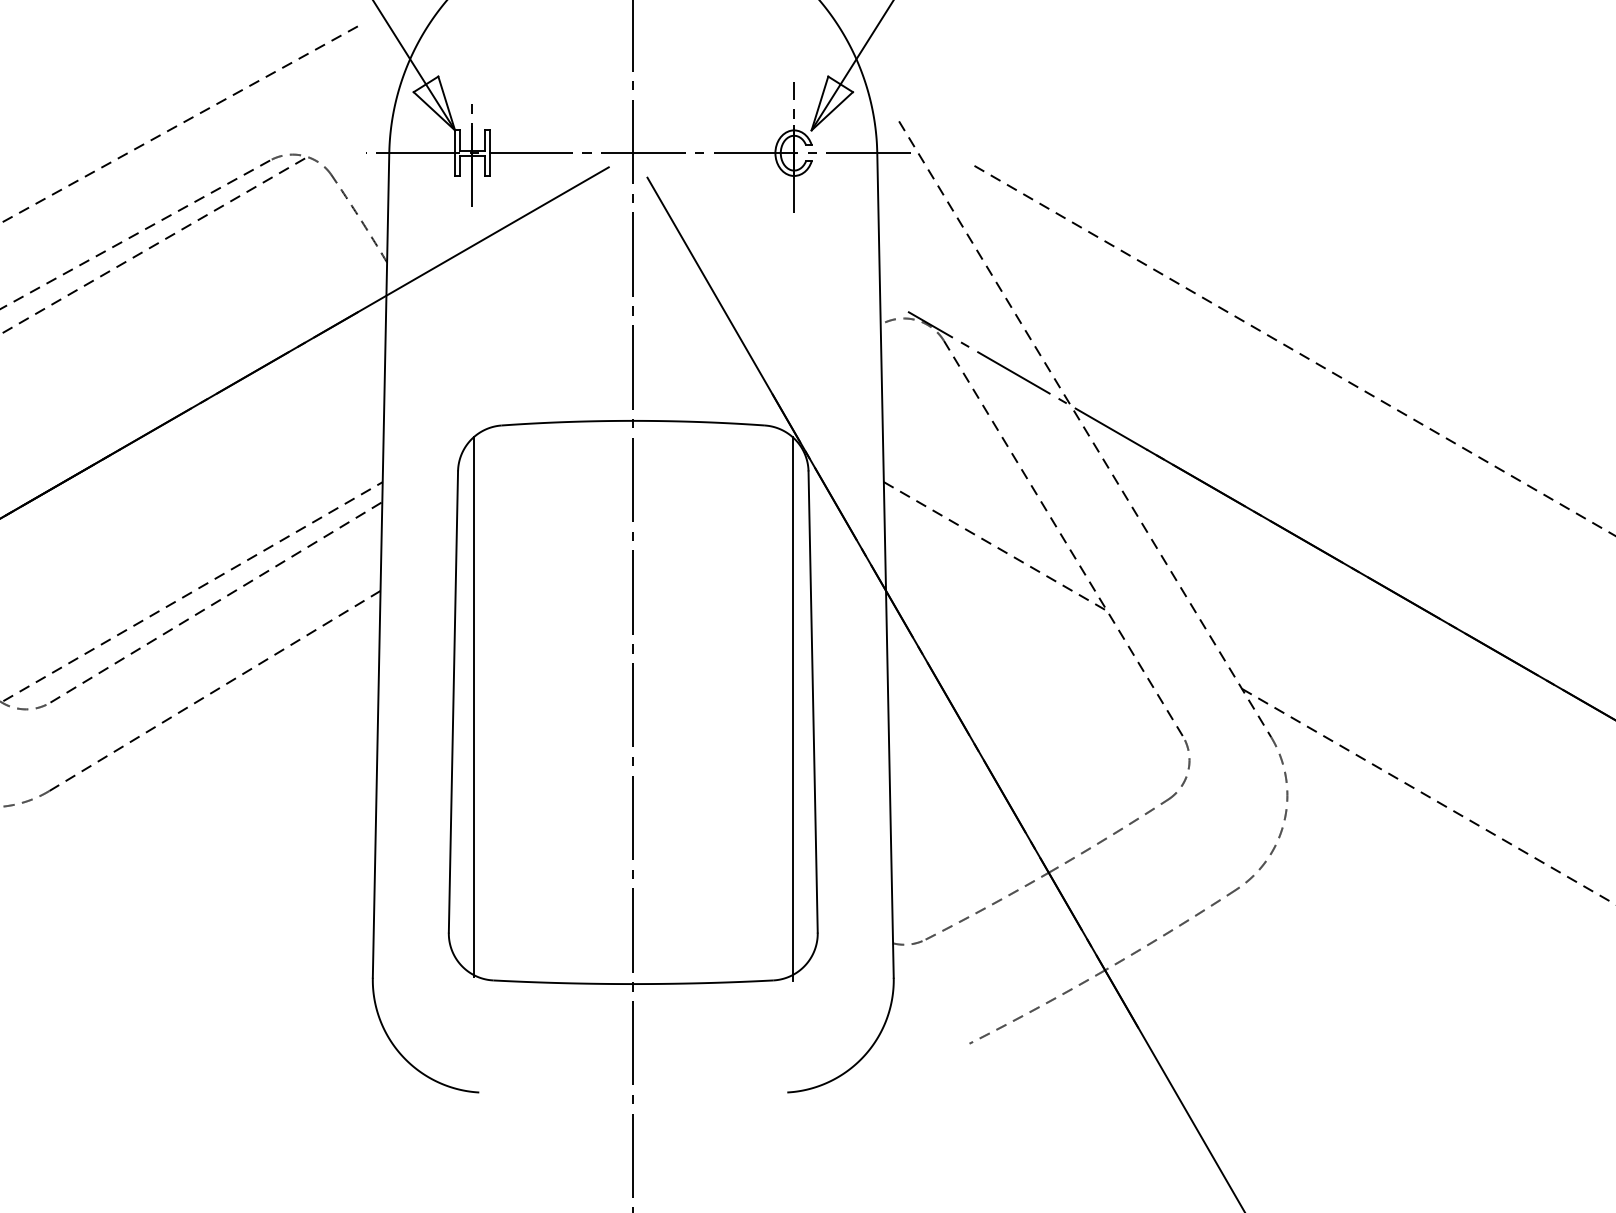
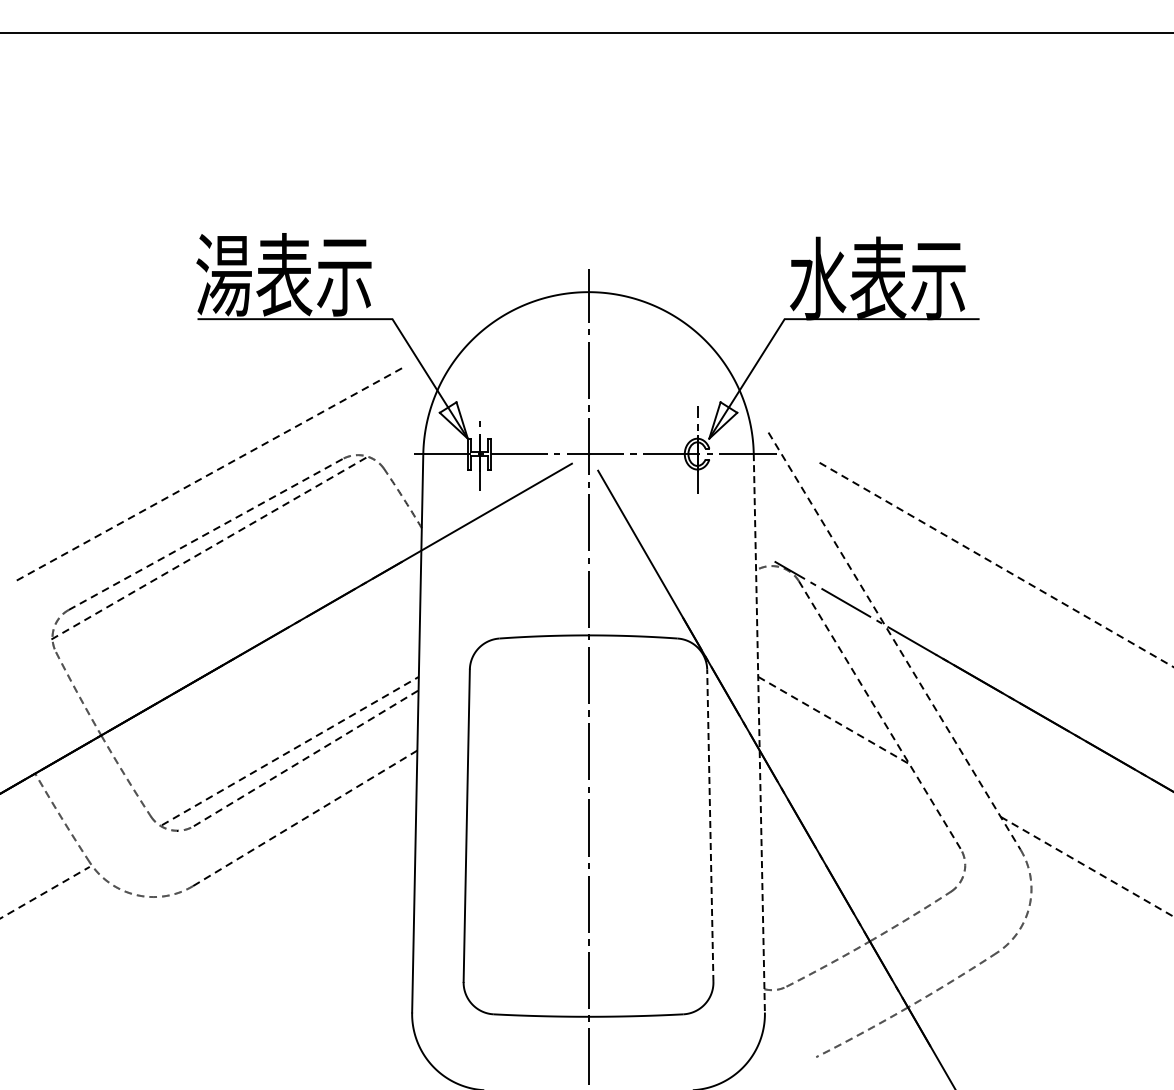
line: (885, 565) -> (759, 733), solid -> dashed
line: (813, 701) -> (710, 825), solid -> dashed
line: (473, 706) -> (480, 828), removed
line: (792, 708) -> (696, 830), removed

